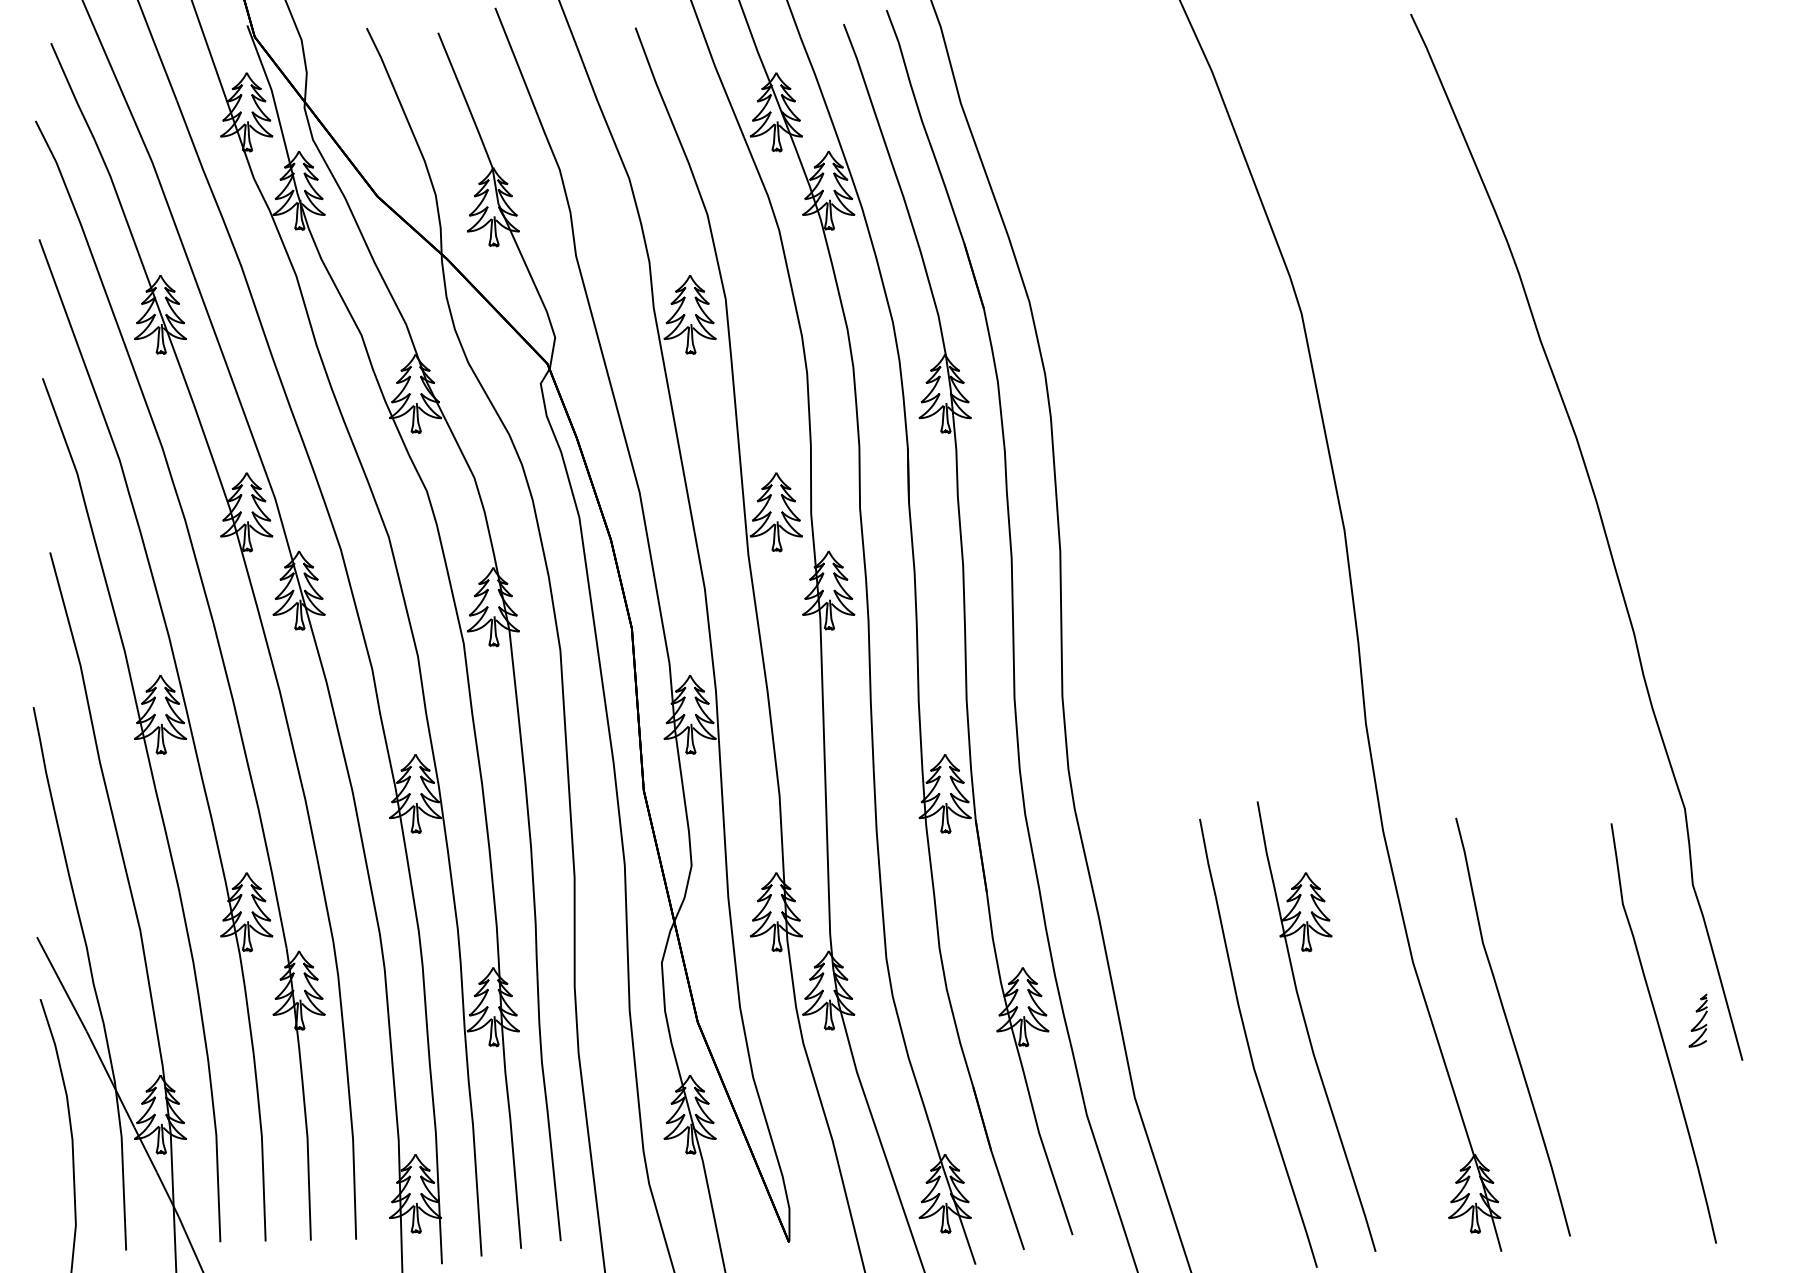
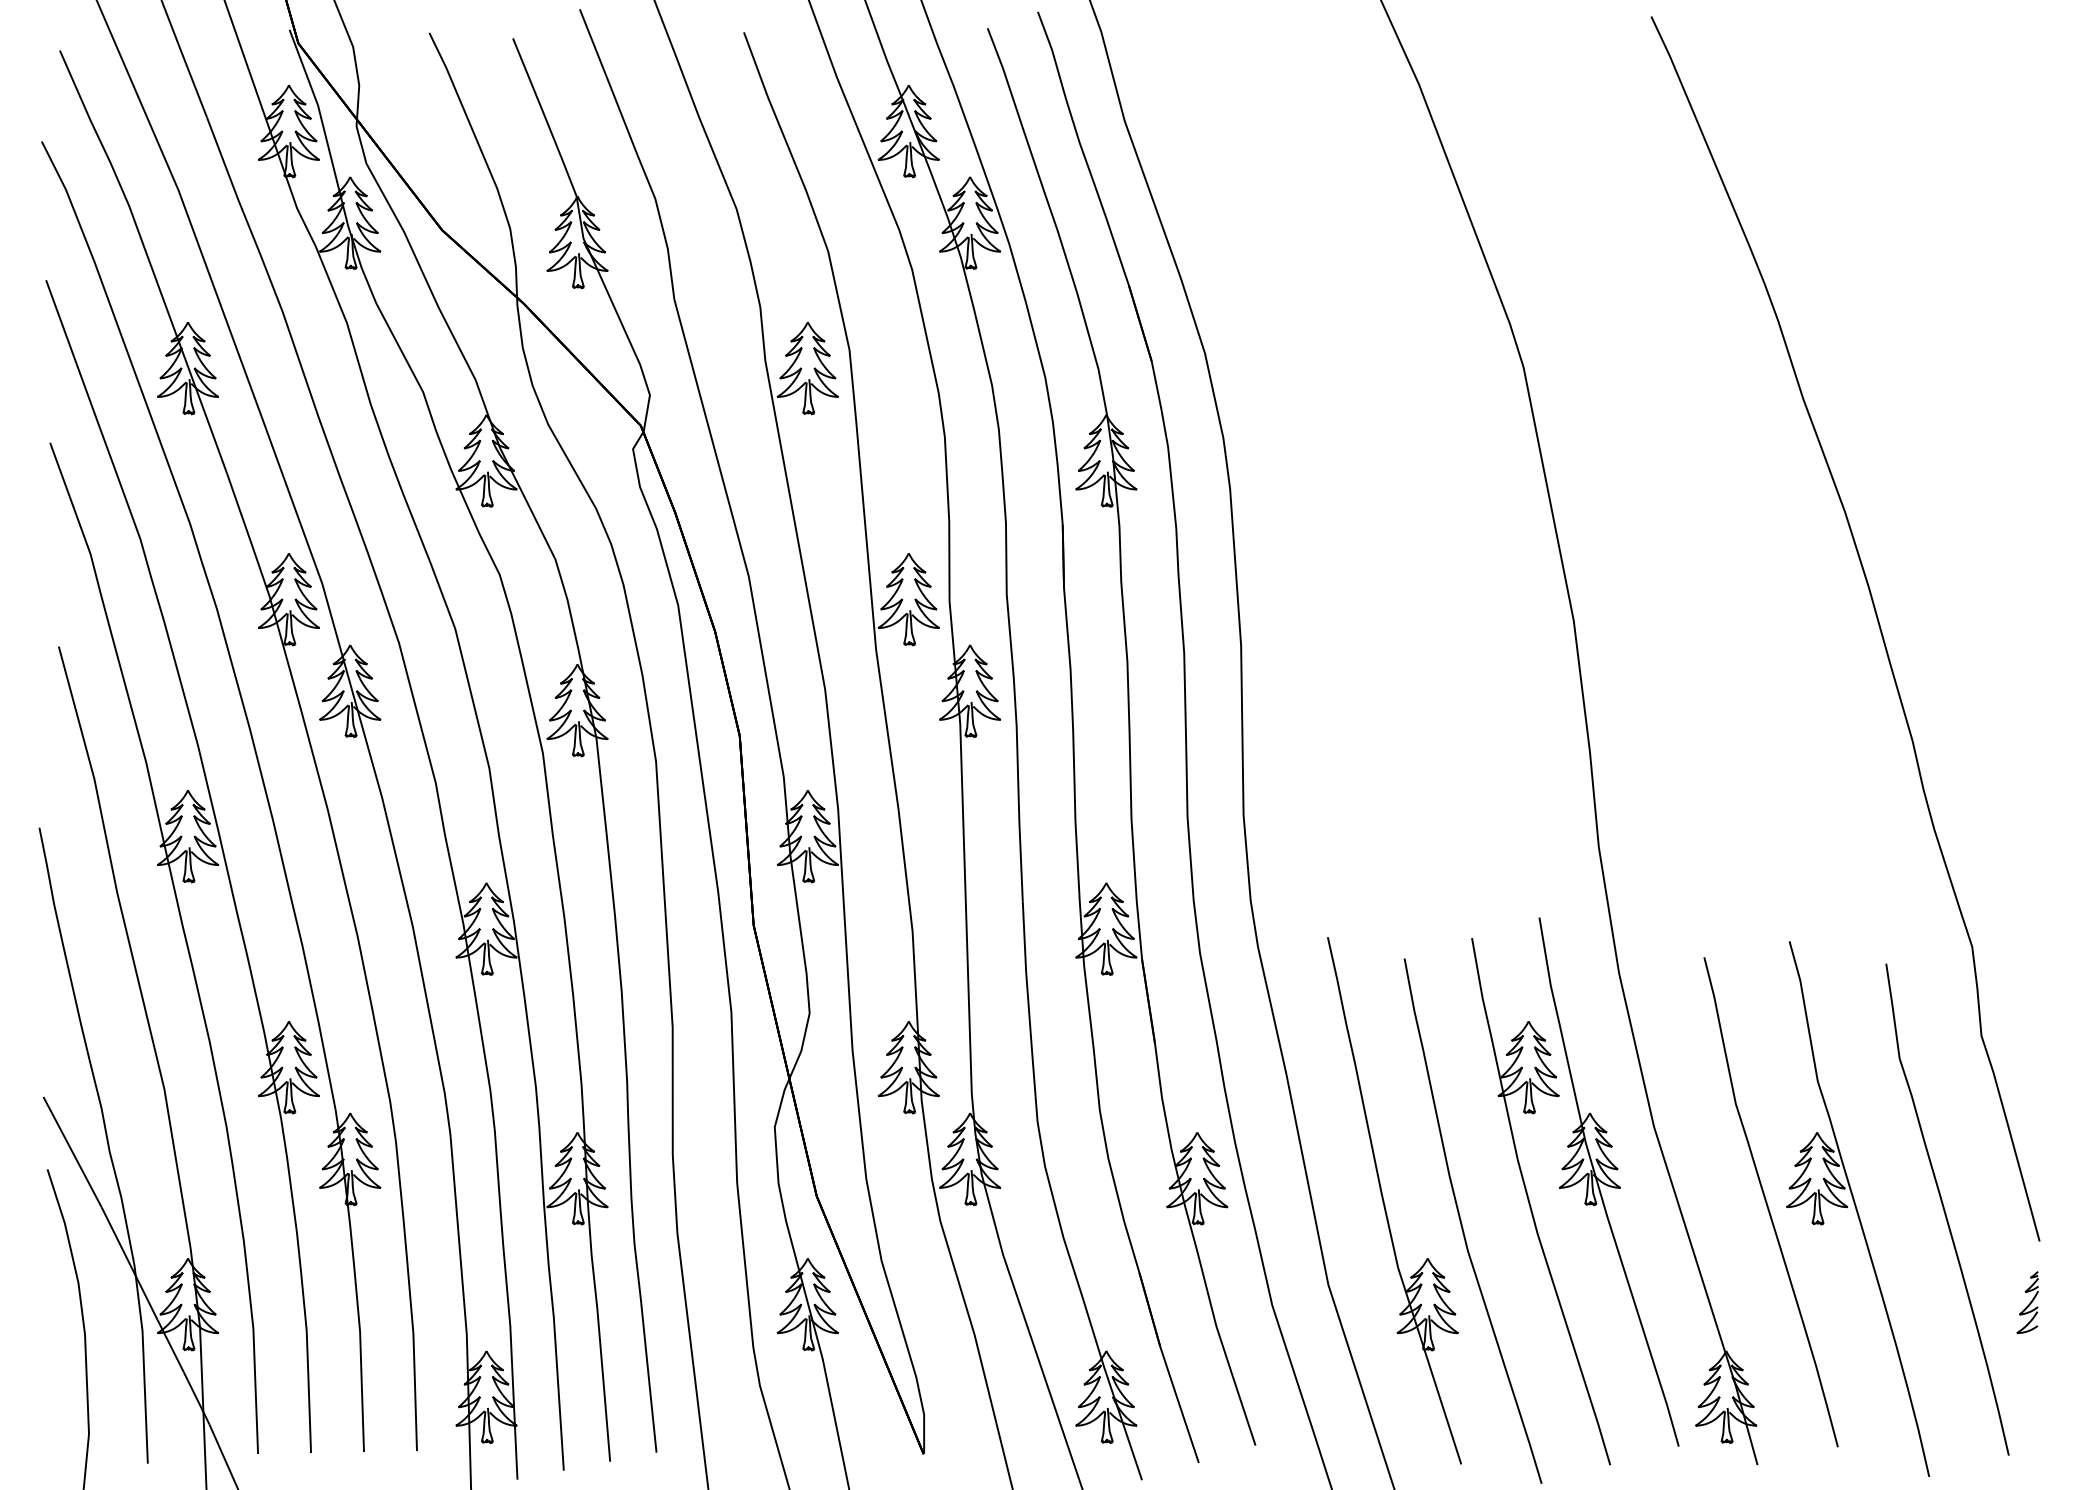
part: (1374, 1009) -> (1608, 1181), added
part: (1698, 1020) -> (2027, 1302), moved
part: (1182, 1025) -> (1384, 1200), added
part: (1586, 1032) -> (1857, 1208), added

